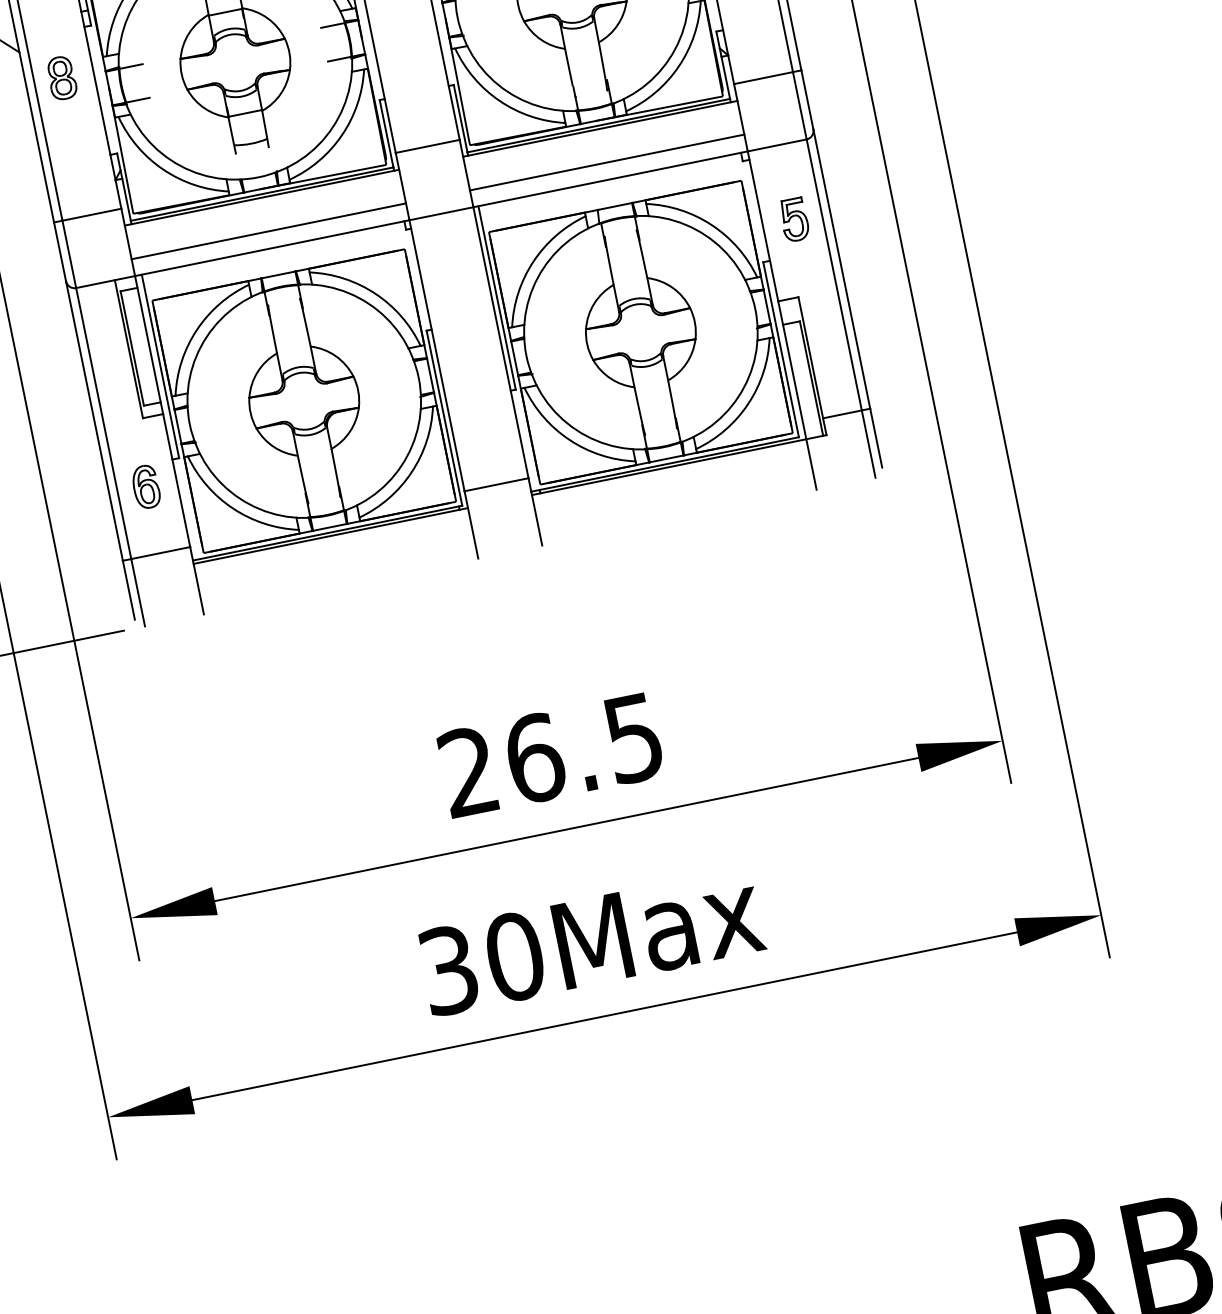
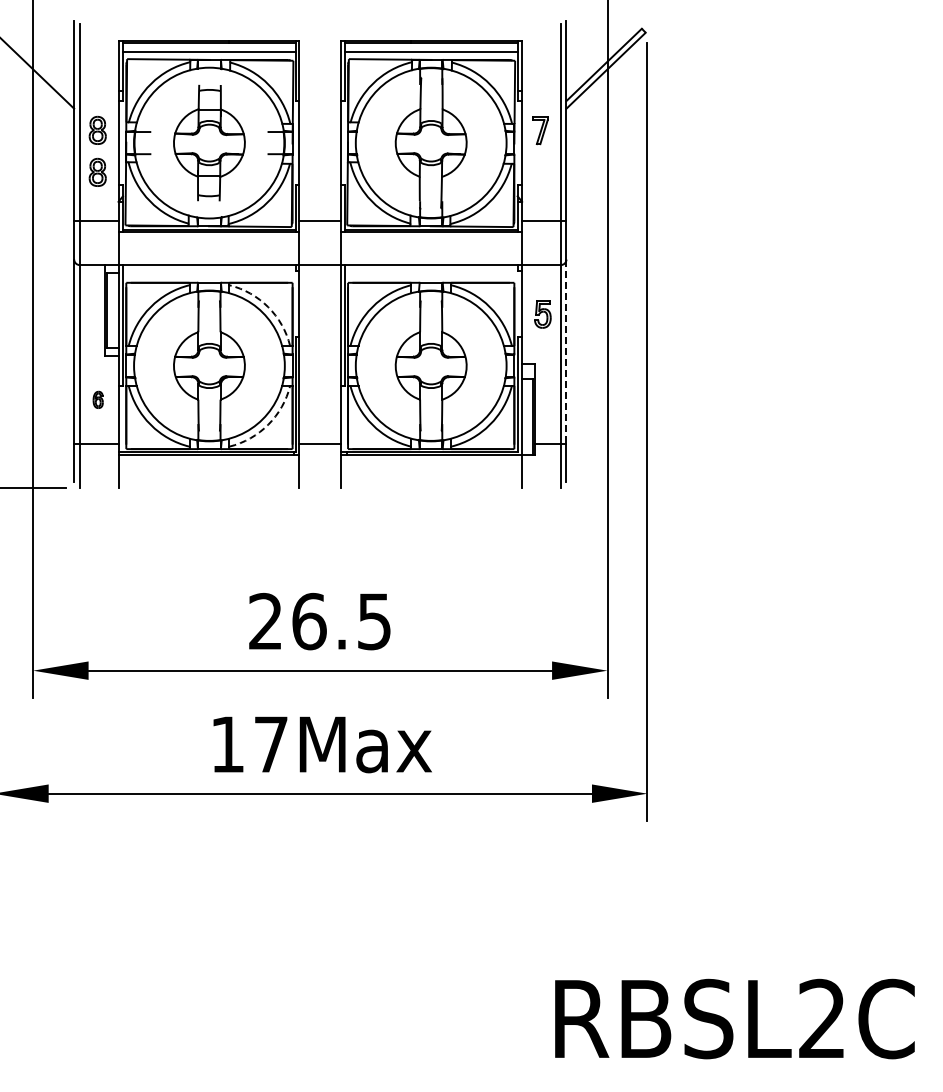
part: (74, 140) -> (97, 171), added
line: (606, 161) -> (431, 253), removed
line: (268, 230) -> (208, 253), removed
line: (842, 270) -> (566, 352), solid -> dashed
arc: (375, 294) -> (268, 307), solid -> dashed
arc: (411, 471) -> (268, 424), solid -> dashed
part: (144, 486) -> (97, 399), size x0.6
text: (481, 963) -> (249, 744), 30Max -> 17Max

